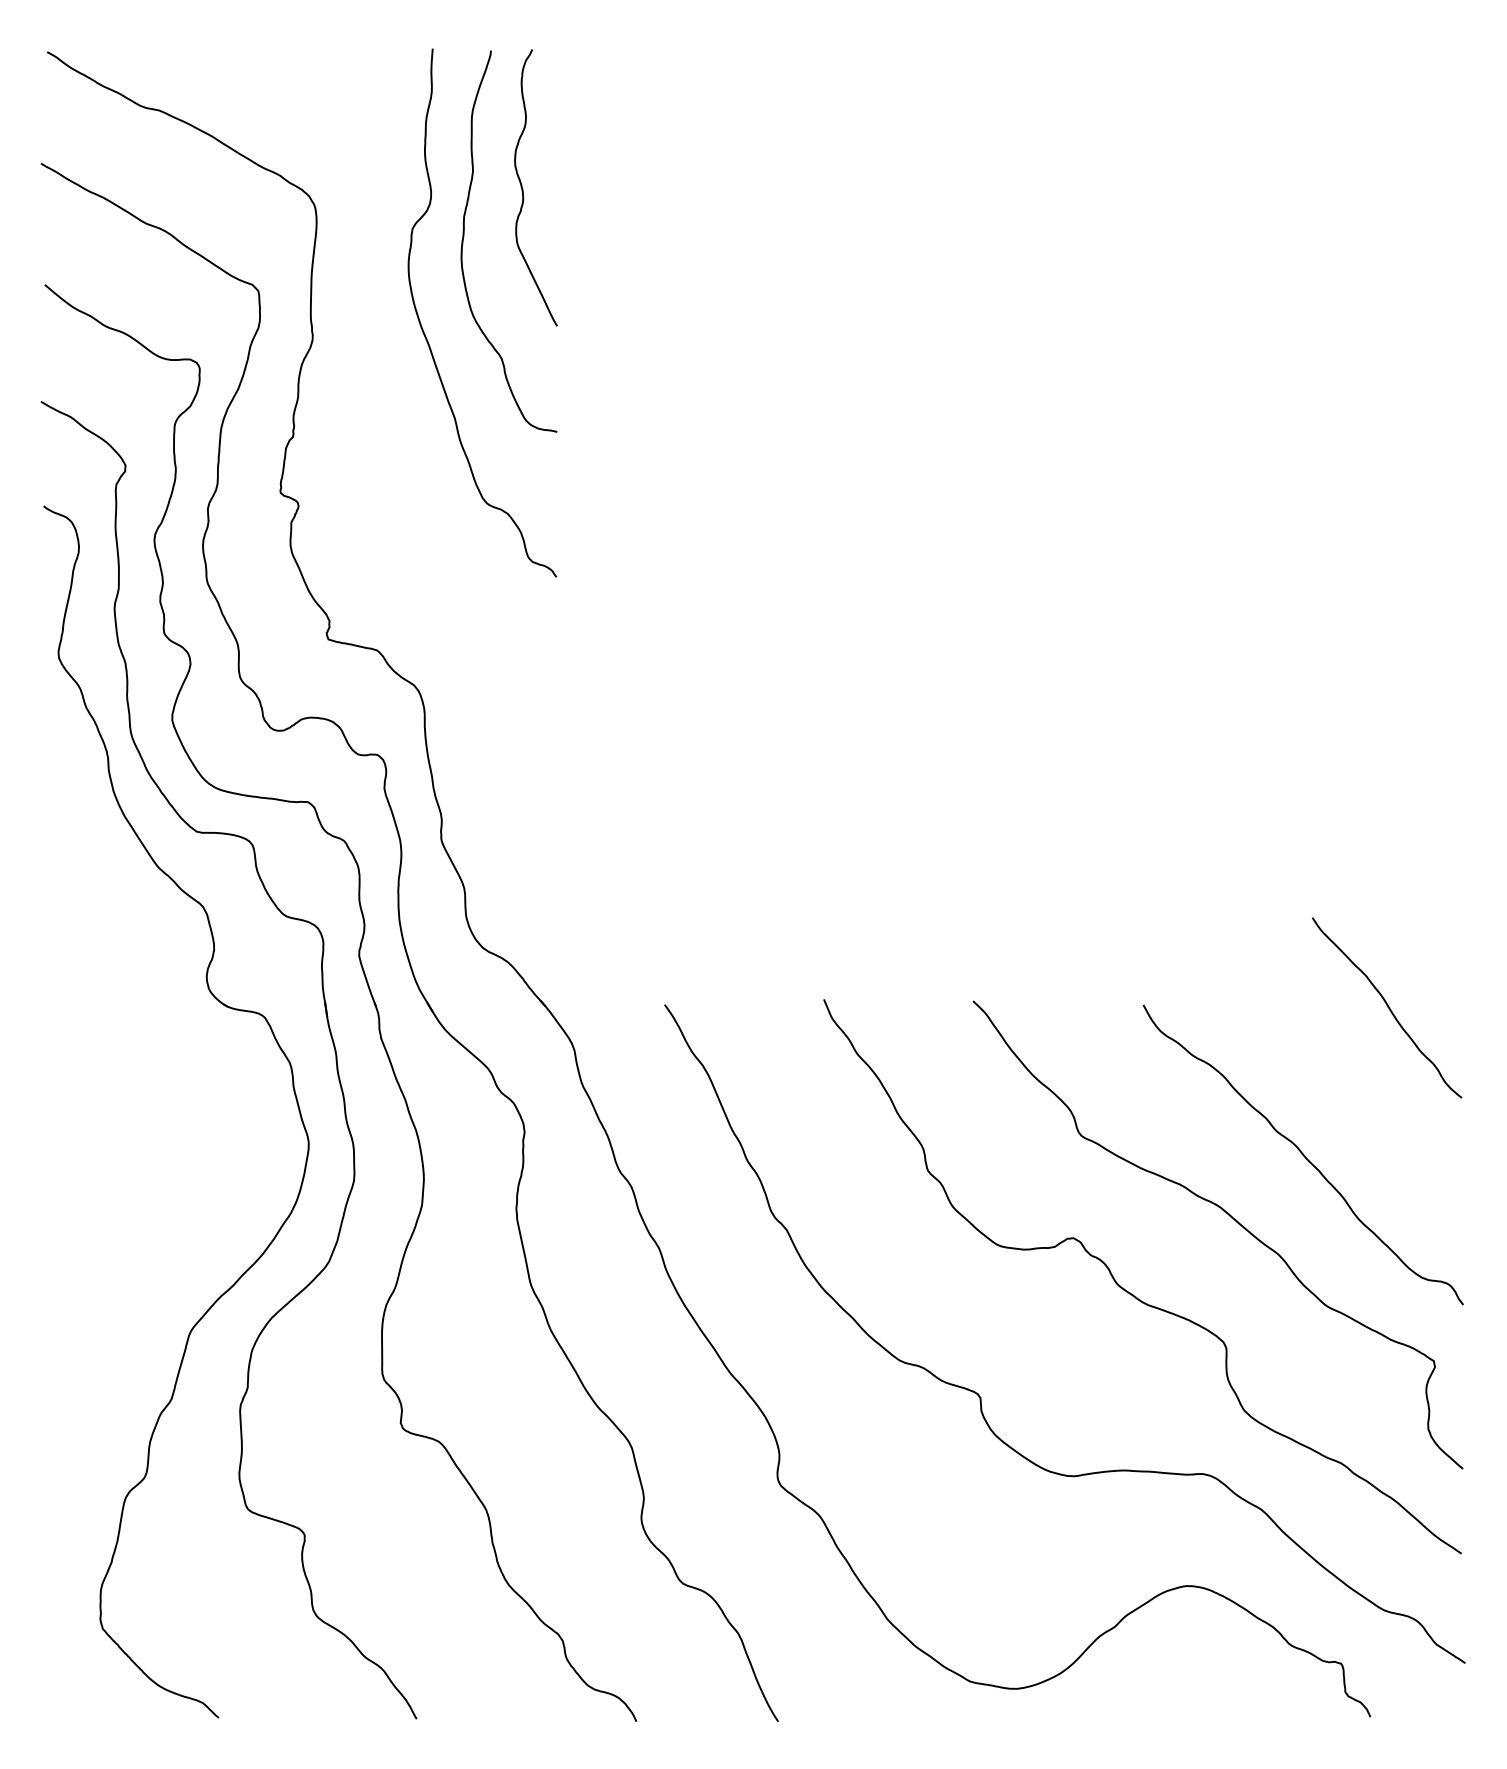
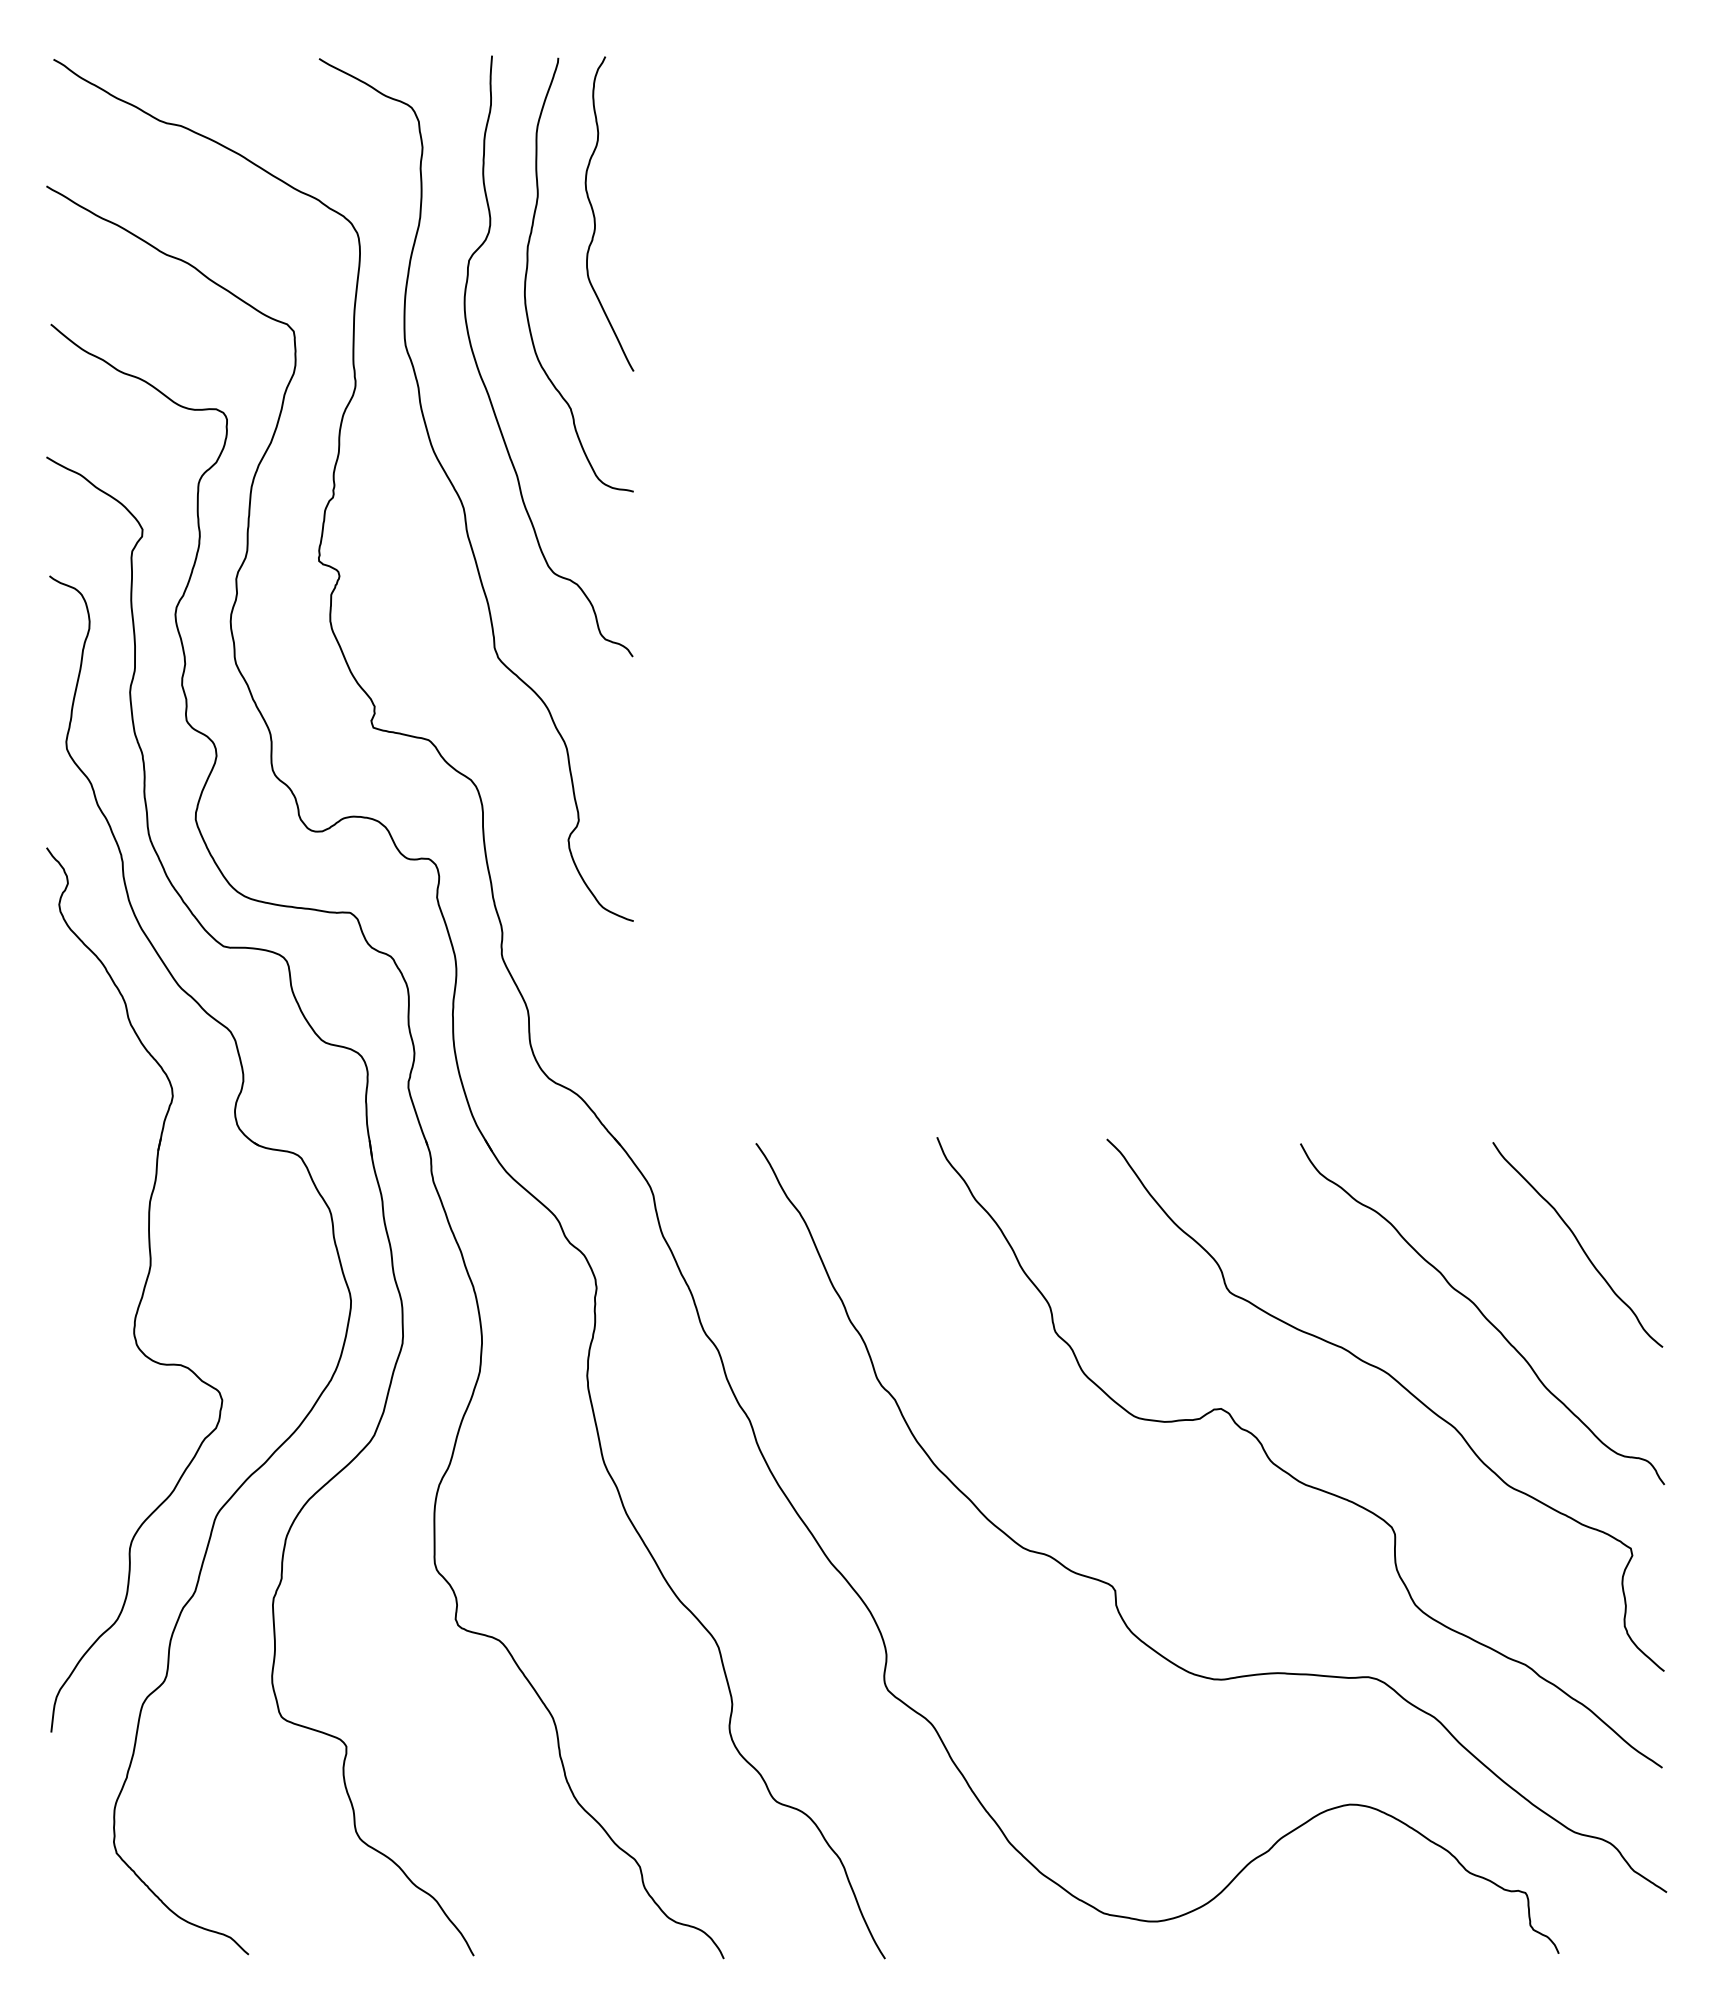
curve: (404, 437) -> (460, 497), added
curve: (1387, 1007) -> (1578, 1244), moved
part: (125, 1135) -> (142, 1291), added

